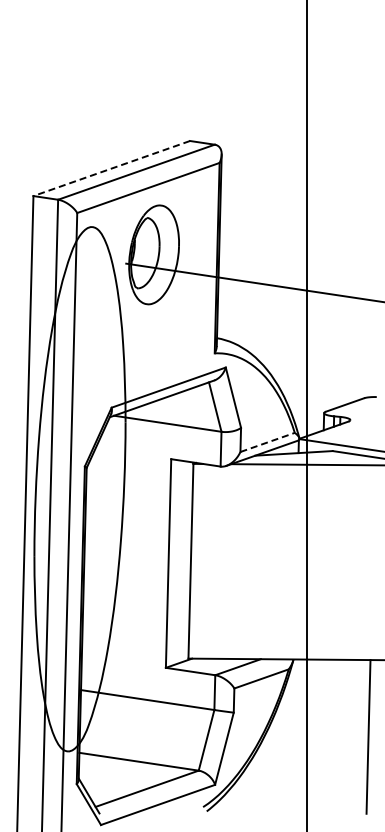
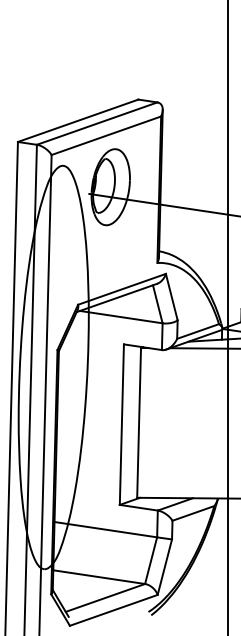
line: (111, 168) -> (77, 120), dashed -> solid
line: (267, 442) -> (197, 331), dashed -> solid

